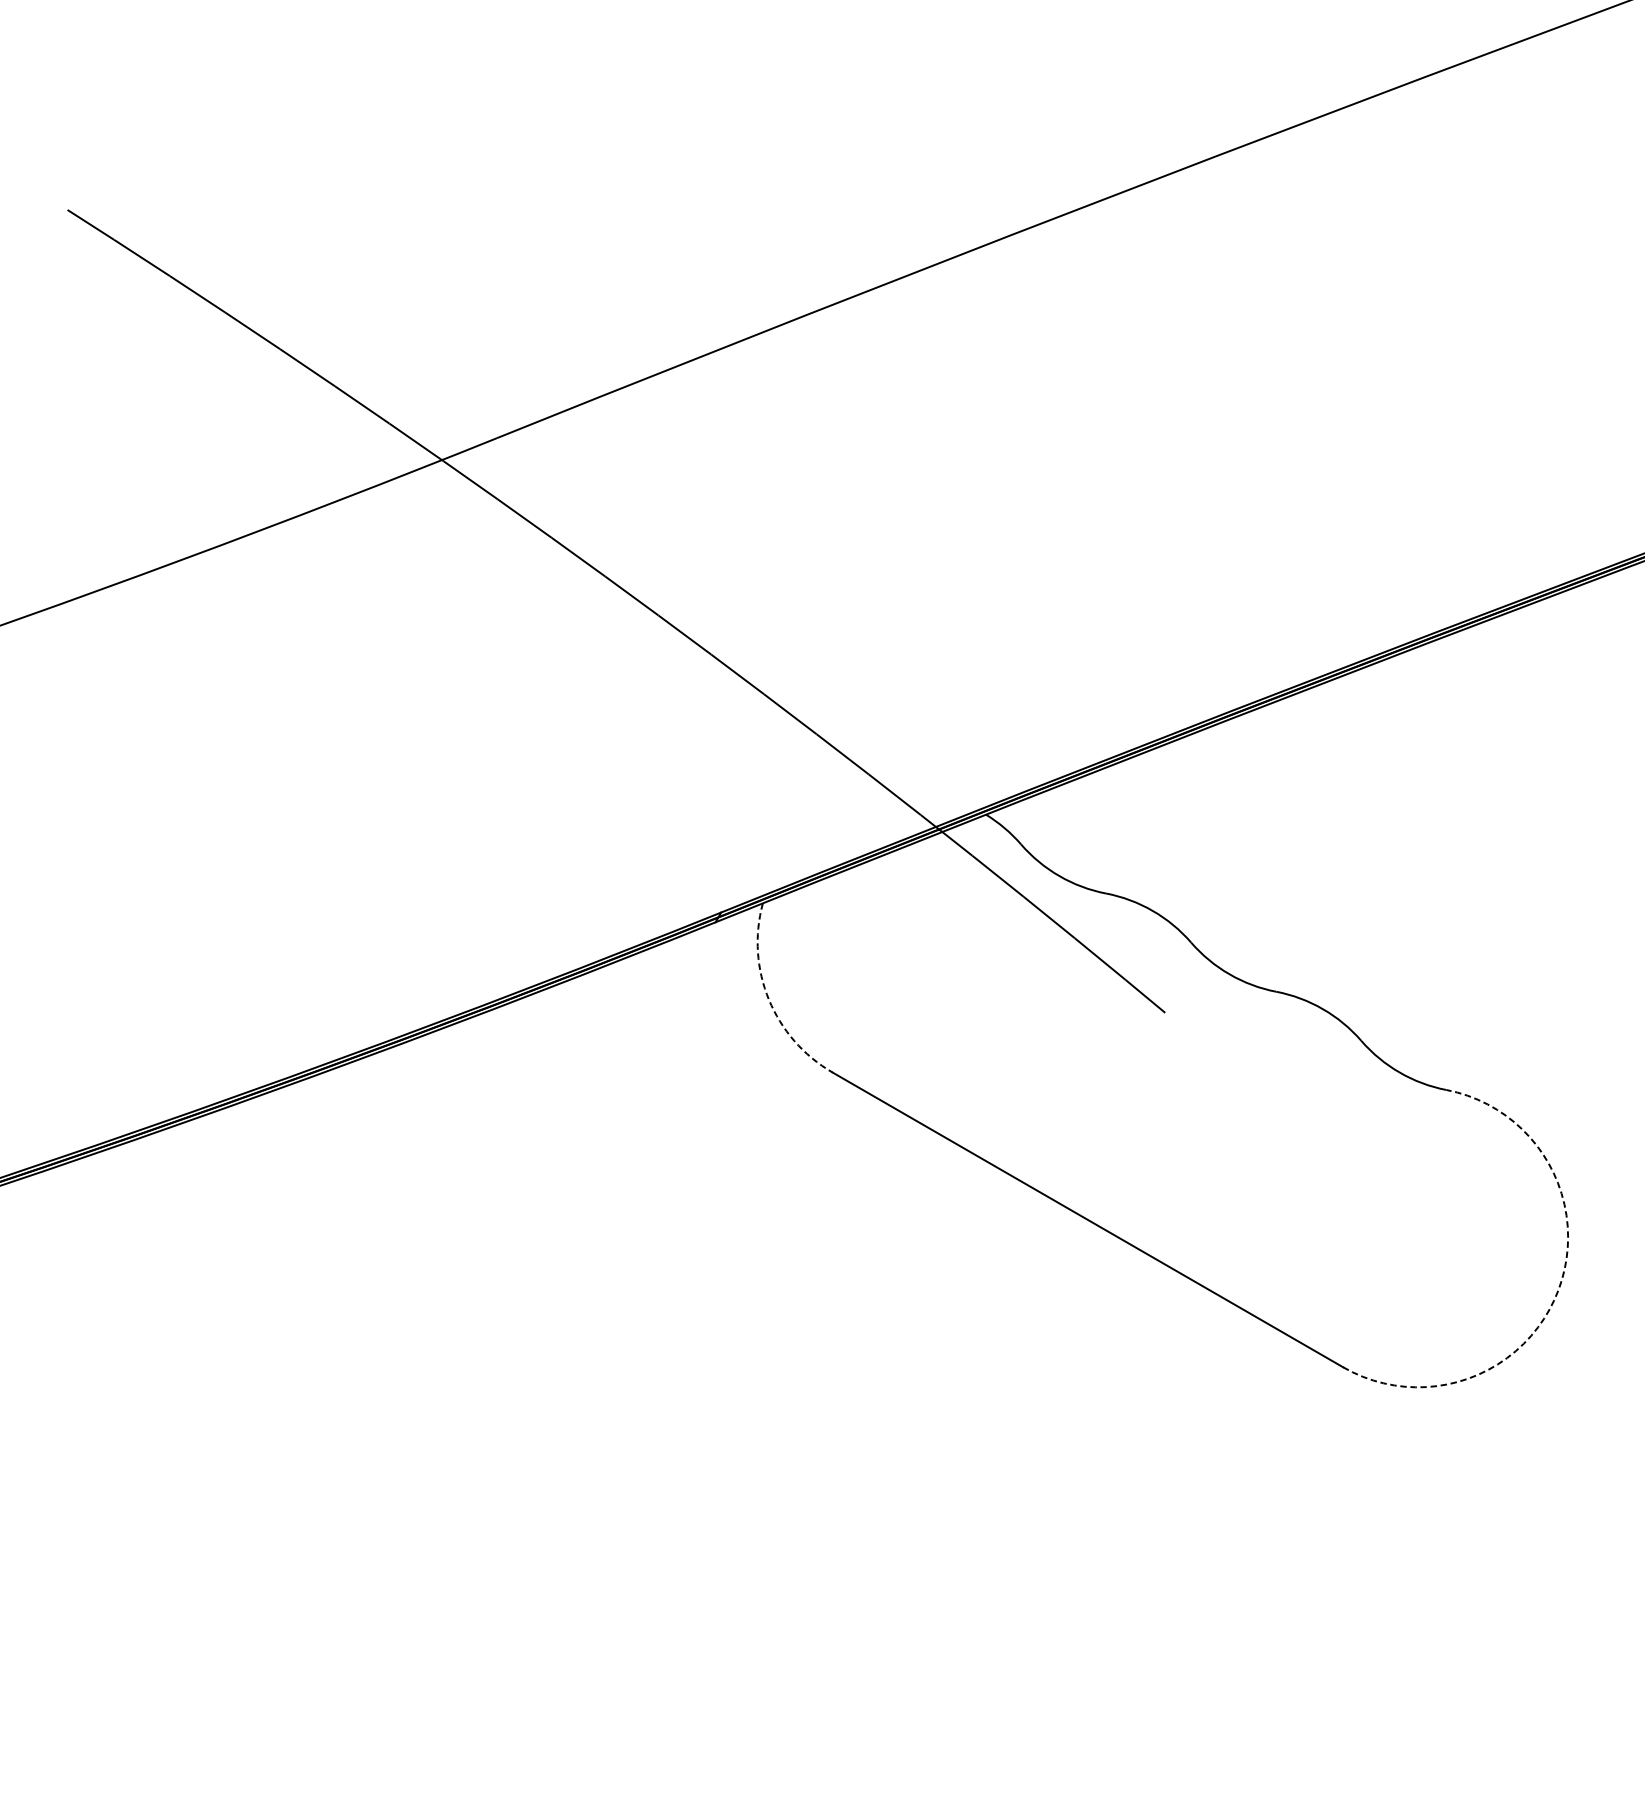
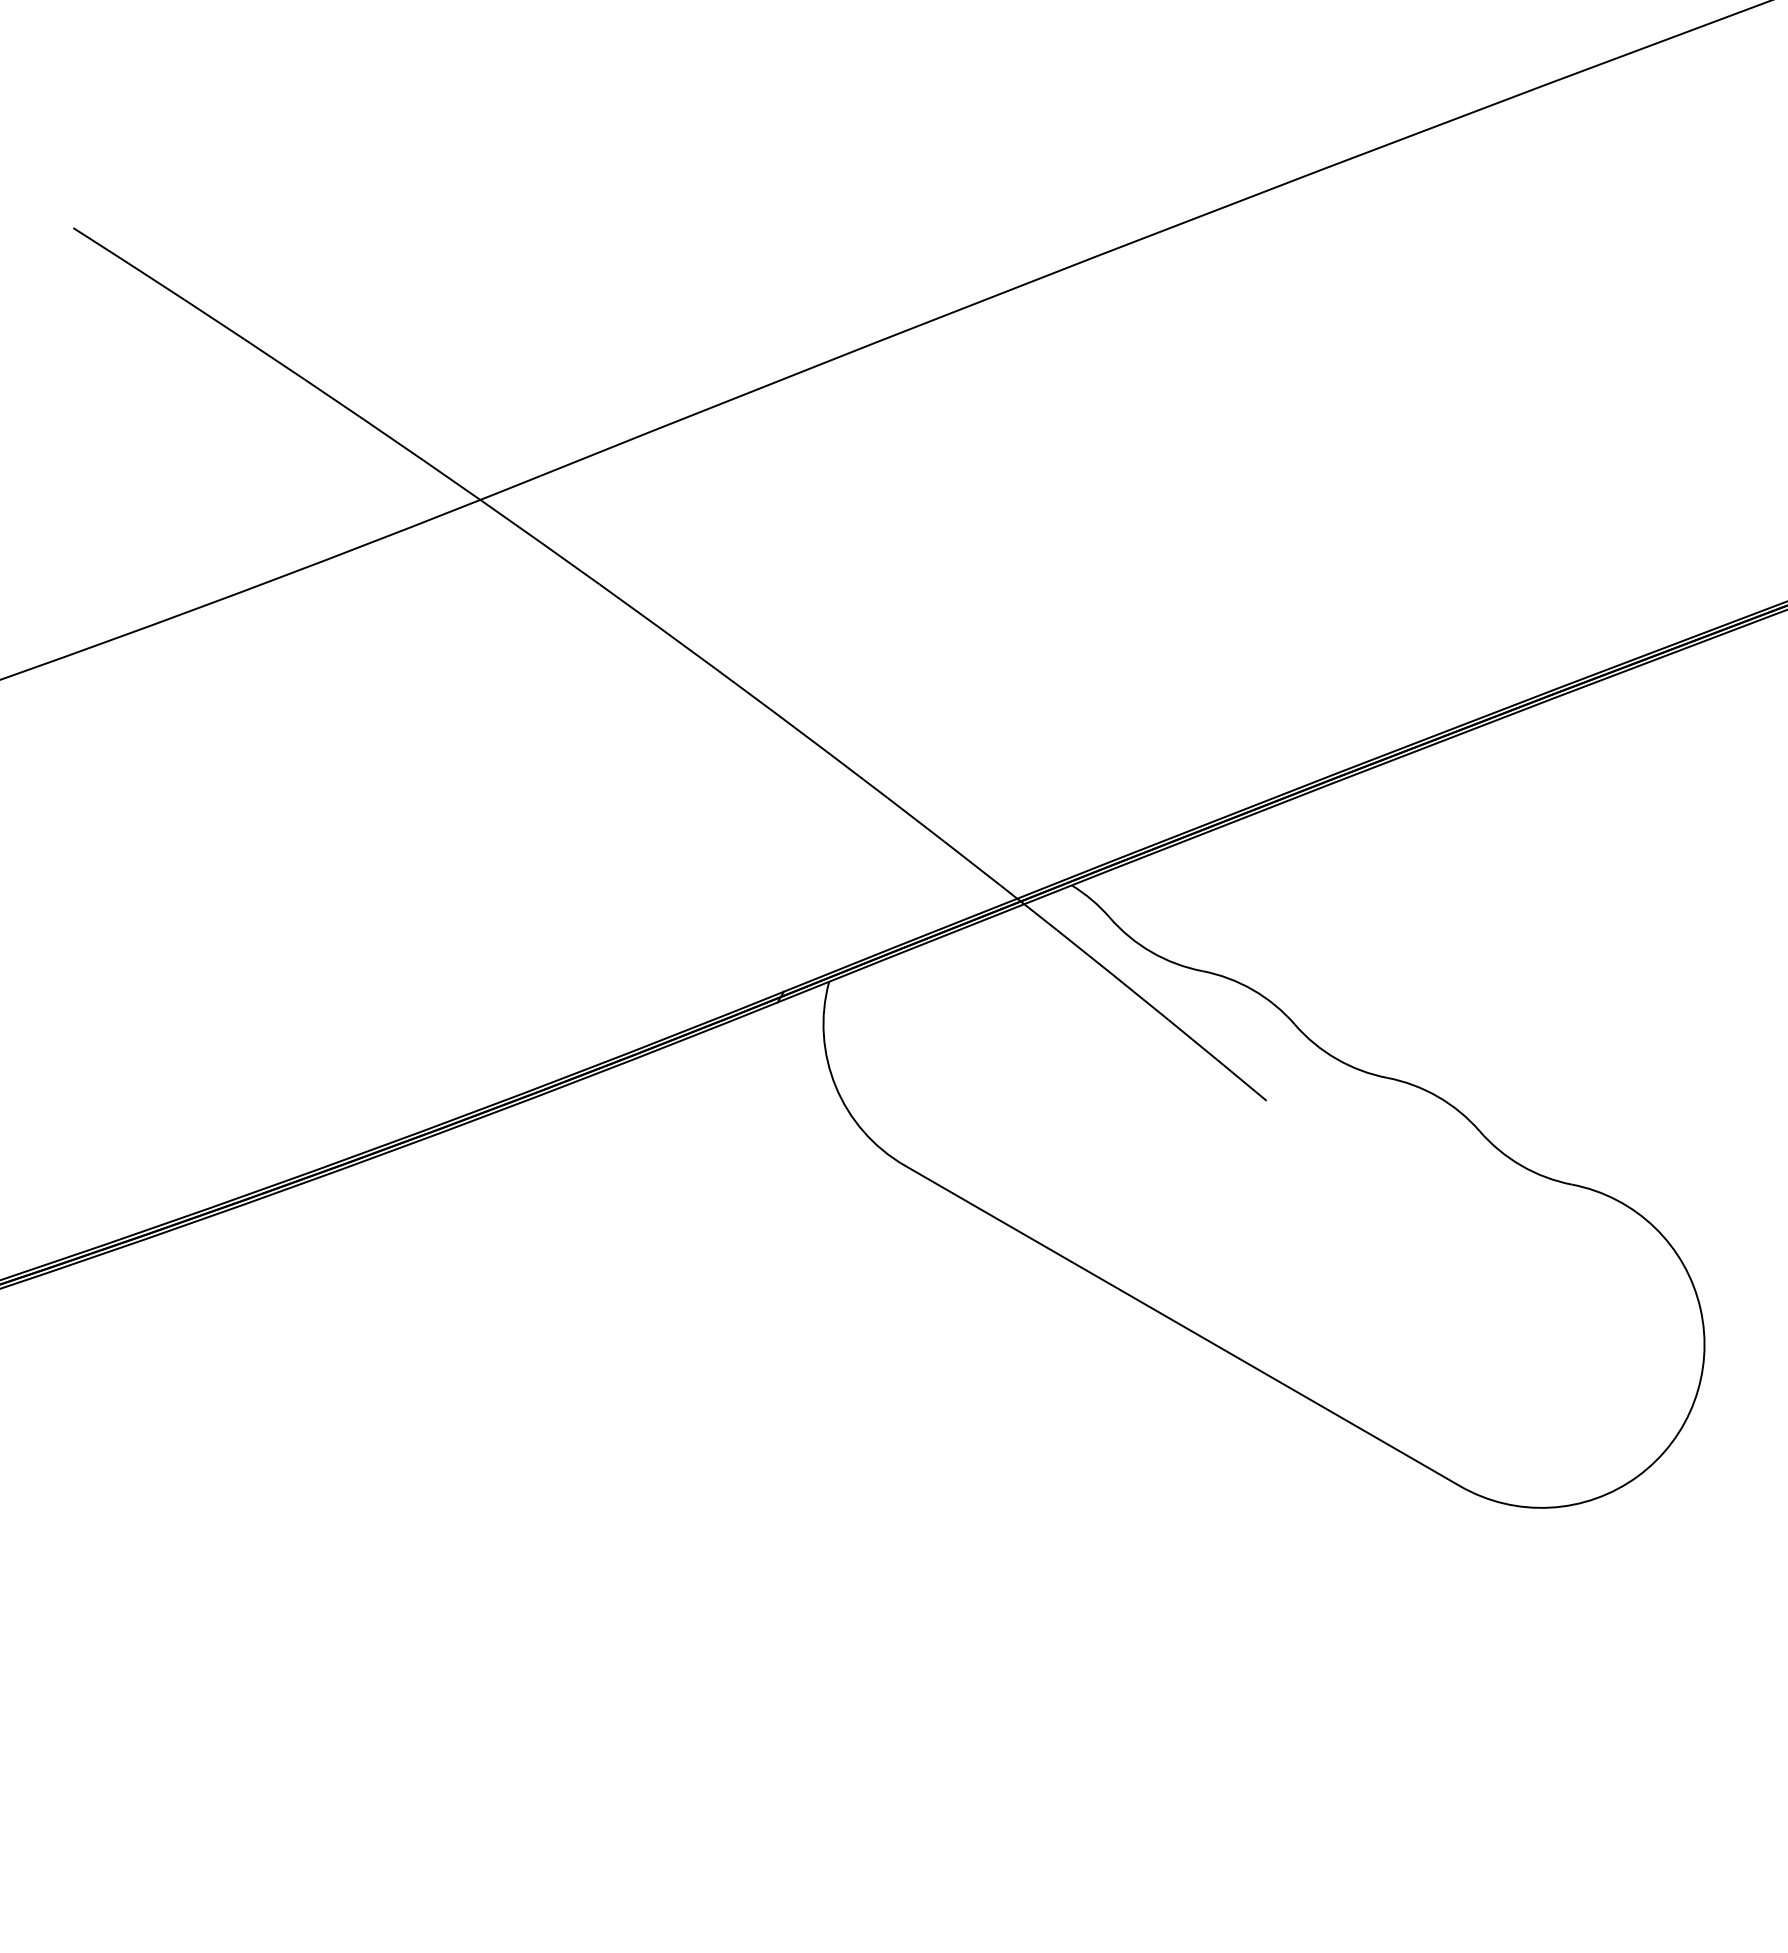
arc: (768, 999) -> (835, 1086), dashed -> solid
arc: (1558, 1289) -> (1694, 1401), dashed -> solid

